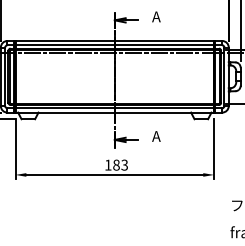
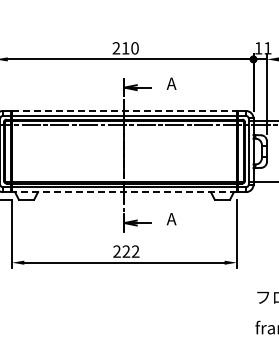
line: (114, 41) -> (124, 111), solid -> dashed
line: (113, 112) -> (123, 192), solid -> dashed
text: (116, 165) -> (126, 251), 183 -> 222

